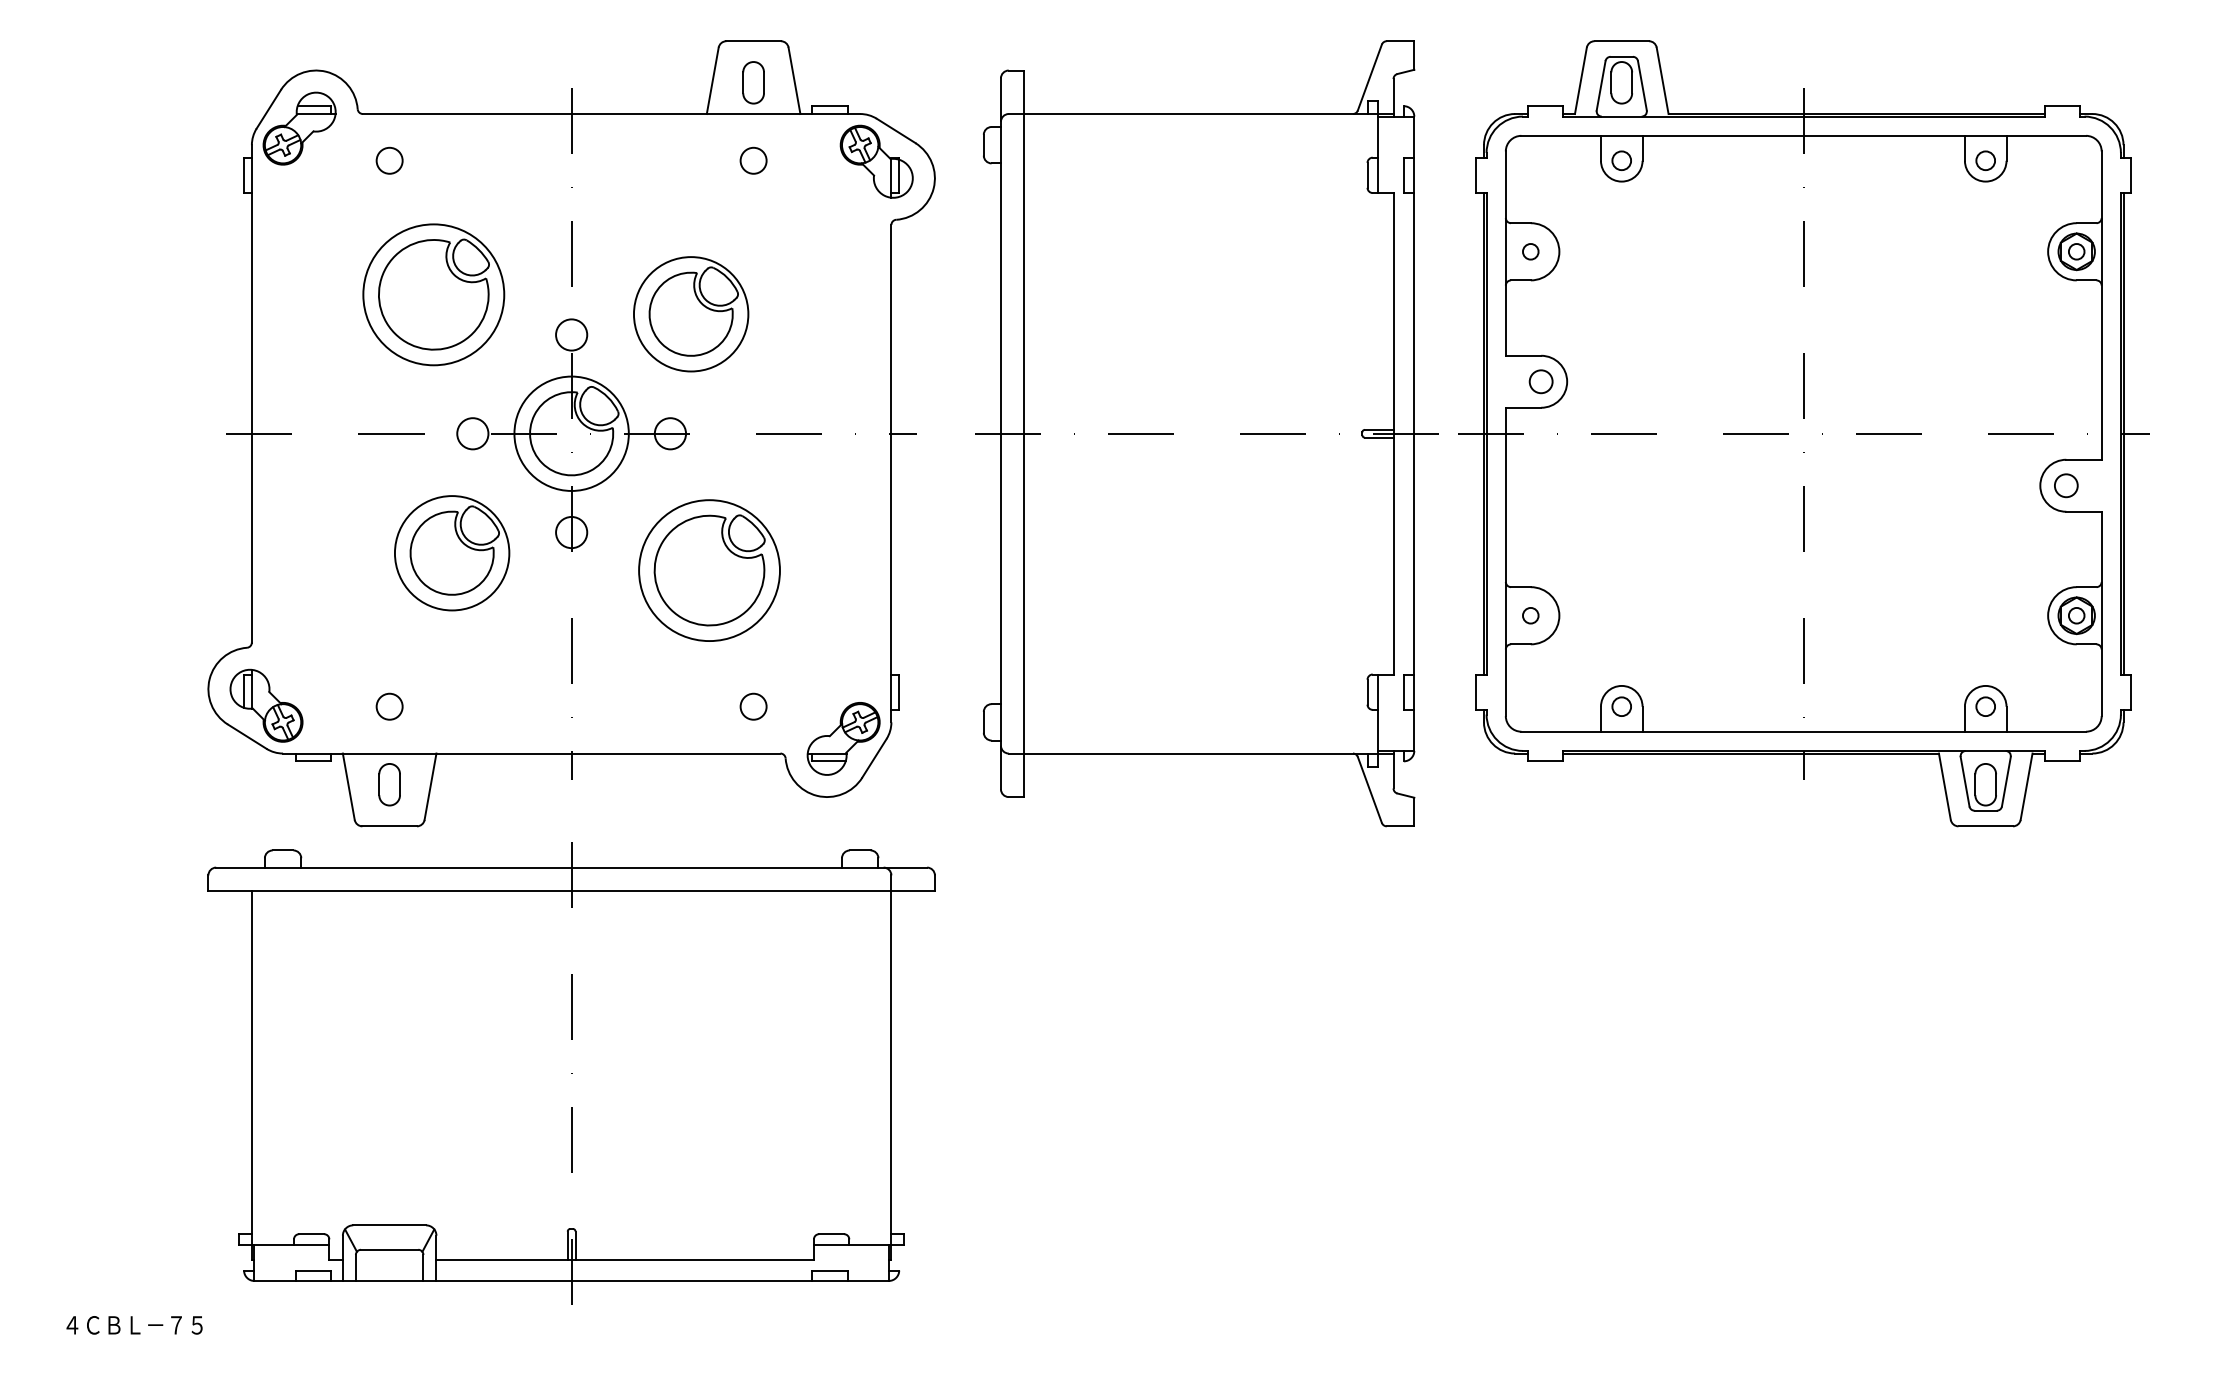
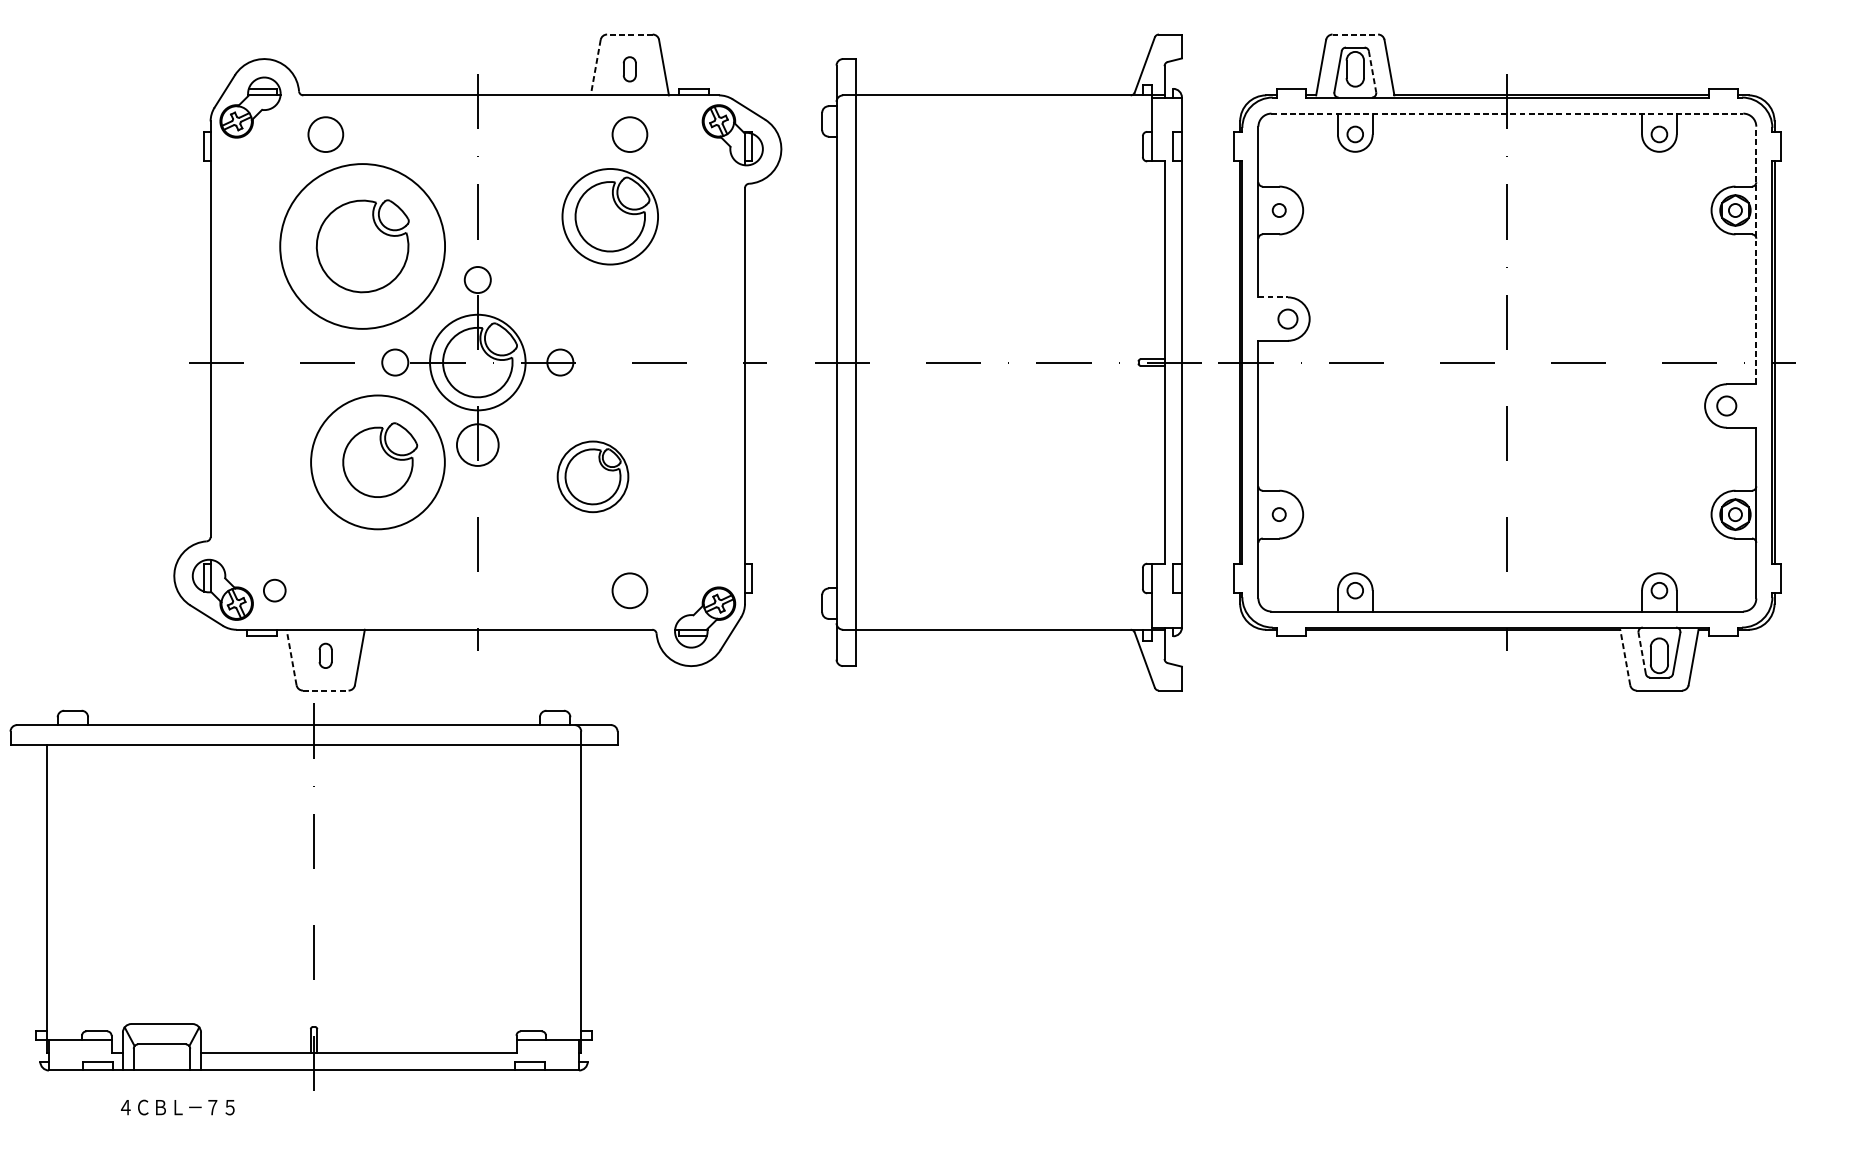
line: (753, 41) -> (629, 34), solid -> dashed
line: (1622, 41) -> (1355, 34), solid -> dashed
line: (712, 80) -> (595, 67), solid -> dashed
part: (753, 82) -> (629, 69), size x0.7
line: (1642, 86) -> (1372, 72), solid -> dashed
line: (1804, 135) -> (1507, 113), solid -> dashed
circle: (389, 160) -> (325, 134), size x1.6
circle: (753, 160) -> (629, 134), size x1.6
circle: (433, 294) -> (362, 246), size x1.4
line: (2101, 305) -> (1756, 255), solid -> dashed
part: (691, 314) -> (610, 216), moved
line: (1523, 355) -> (1273, 297), solid -> dashed
circle: (571, 532) -> (477, 445), size x1.6
circle: (451, 553) -> (377, 462), size x1.4
part: (709, 570) -> (593, 476), size x0.6
circle: (389, 706) -> (274, 590), moved
circle: (753, 706) -> (629, 590), size x1.6
line: (1965, 781) -> (1642, 653), solid -> dashed
part: (389, 784) -> (325, 655), size x0.7
line: (348, 786) -> (291, 657), solid -> dashed
line: (1944, 786) -> (1624, 657), solid -> dashed
line: (390, 826) -> (326, 690), solid -> dashed
part: (571, 1073) -> (313, 897), moved
text: (134, 1325) -> (177, 1107), moved

